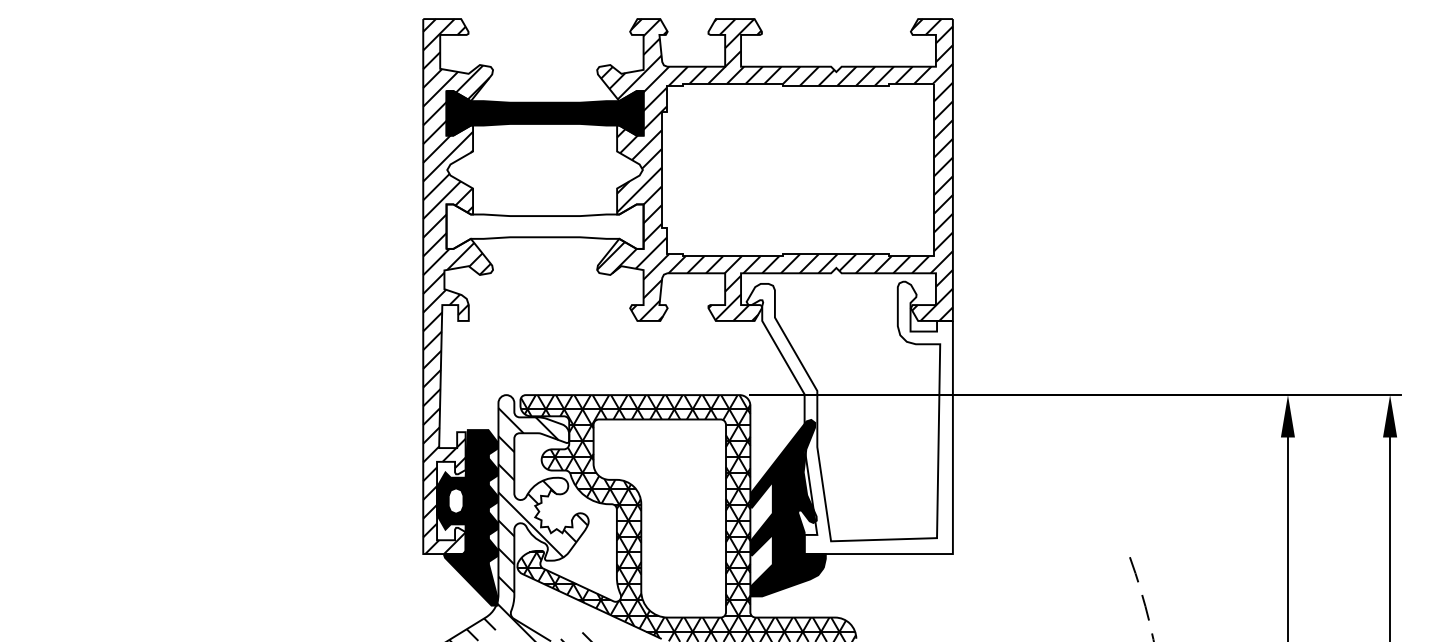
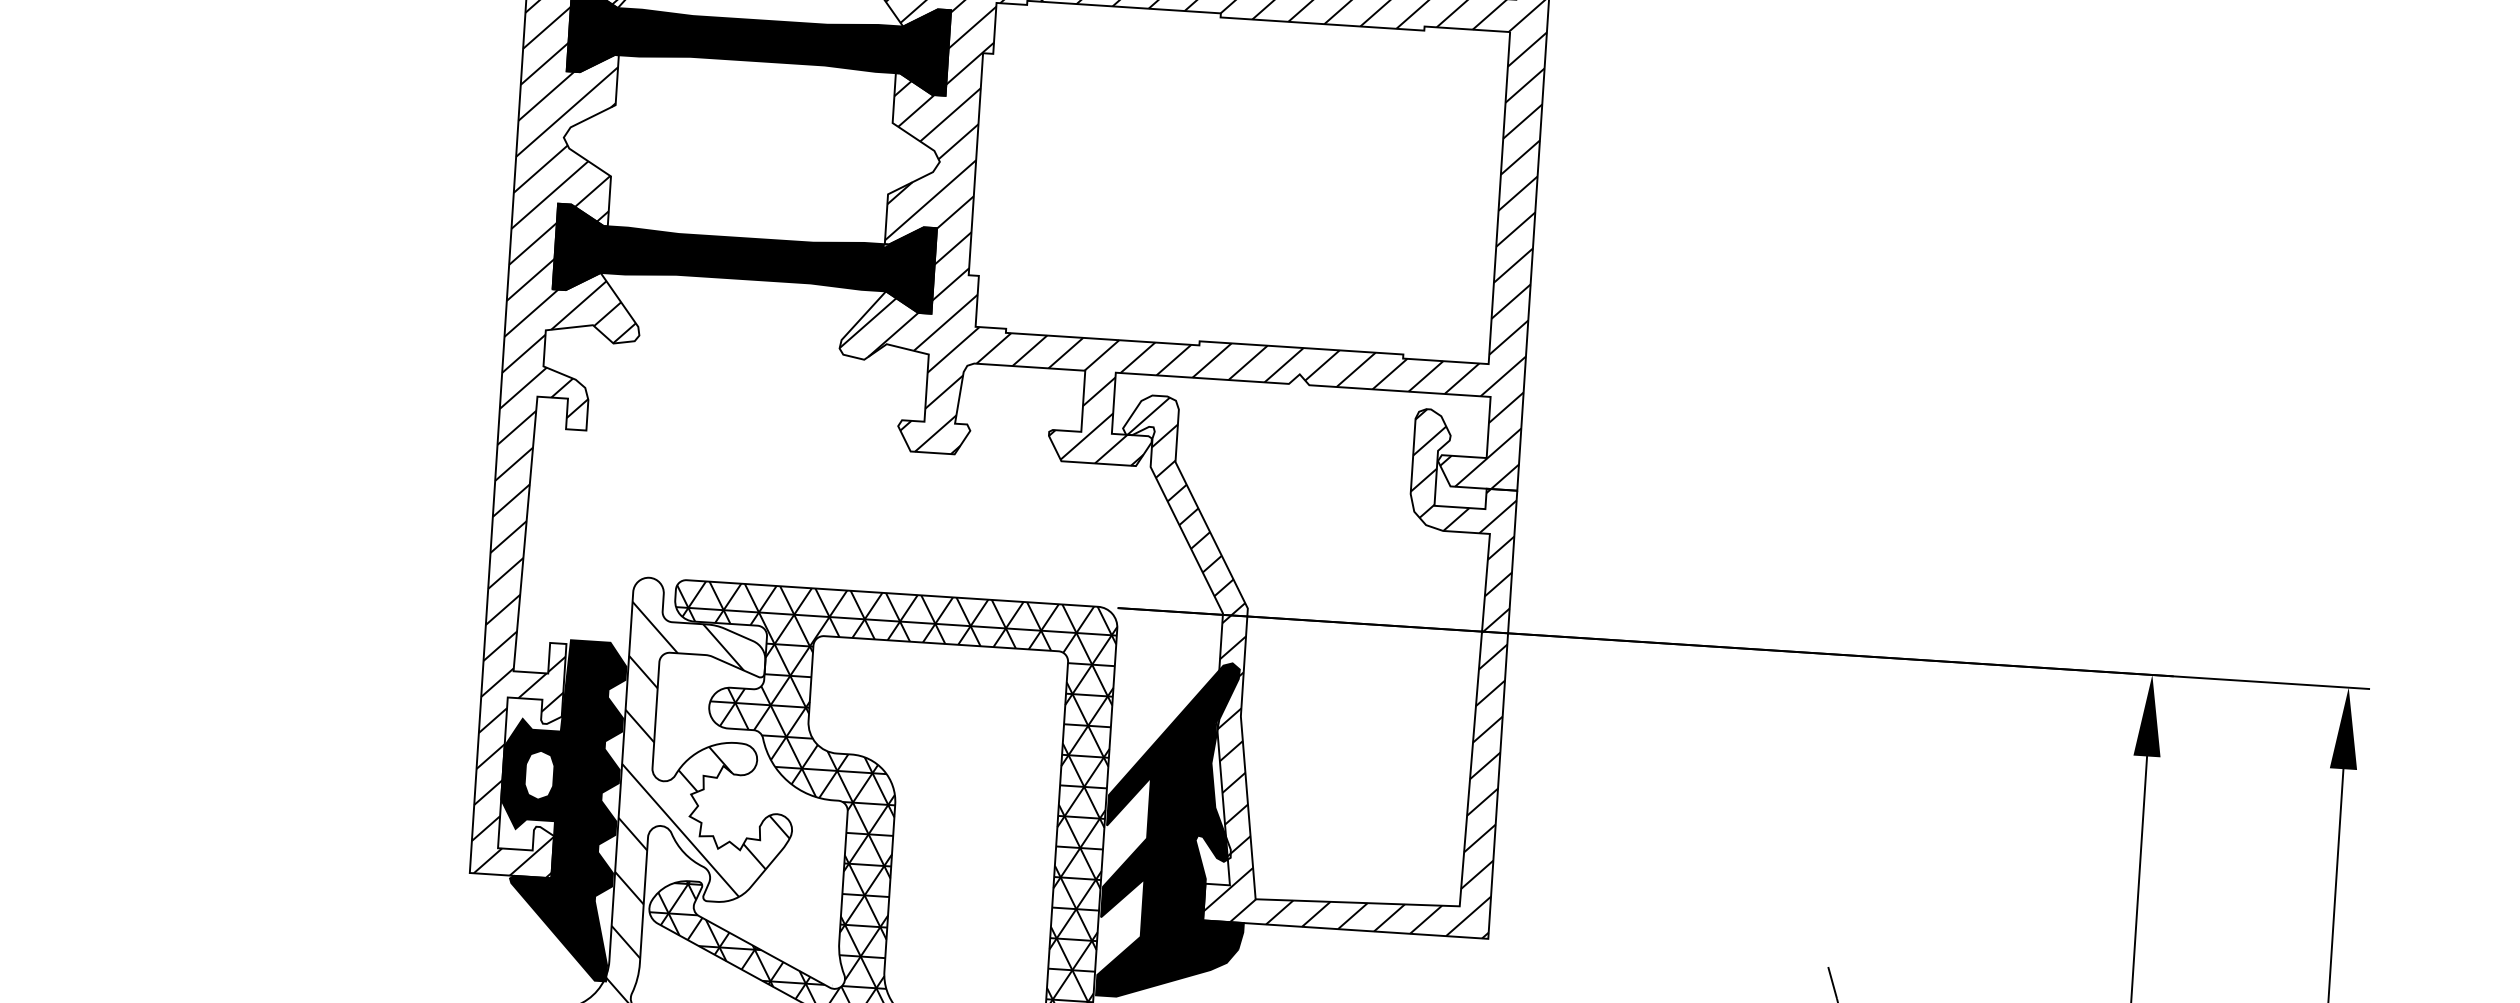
fill: (544, 226) -> (743, 258), added
hatch: (850, 417) -> (1308, 663), added

